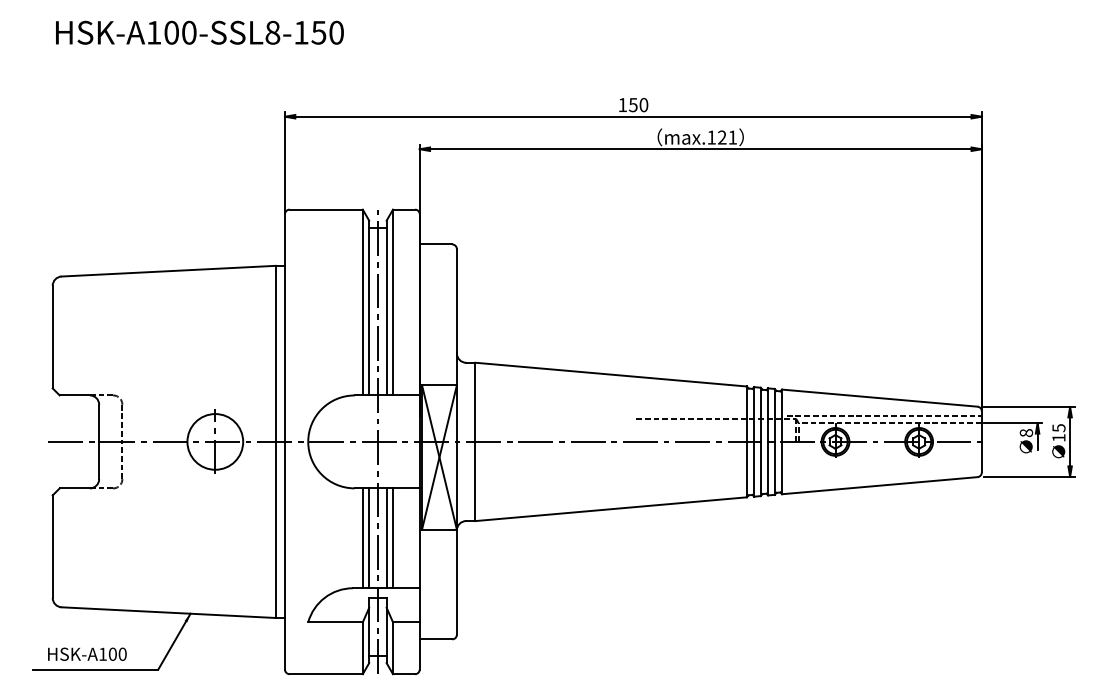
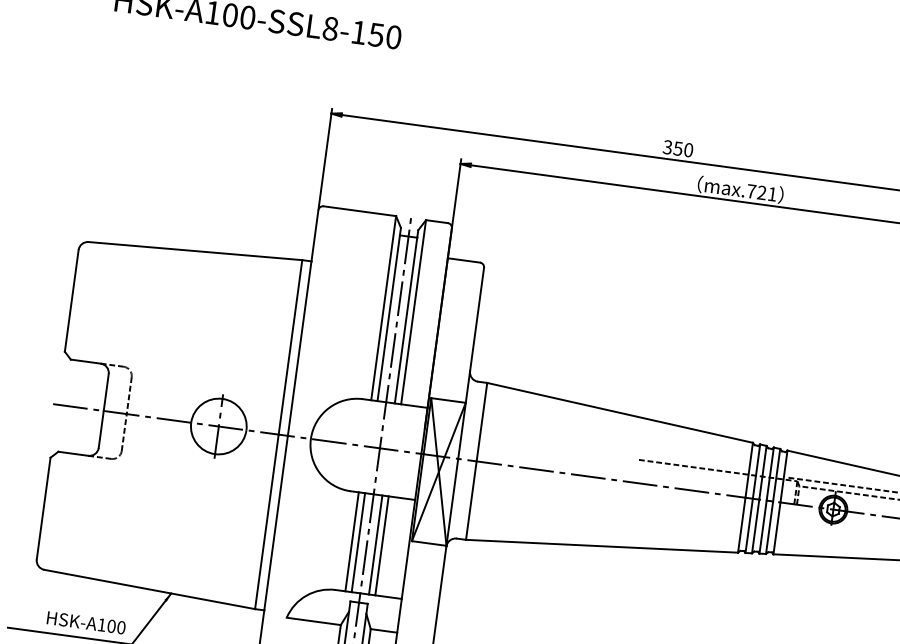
text: (622, 105) -> (667, 147), 150 -> 350
text: (711, 137) -> (751, 191), max.121 -> max.721
text: (87, 653) -> (86, 622), moved

